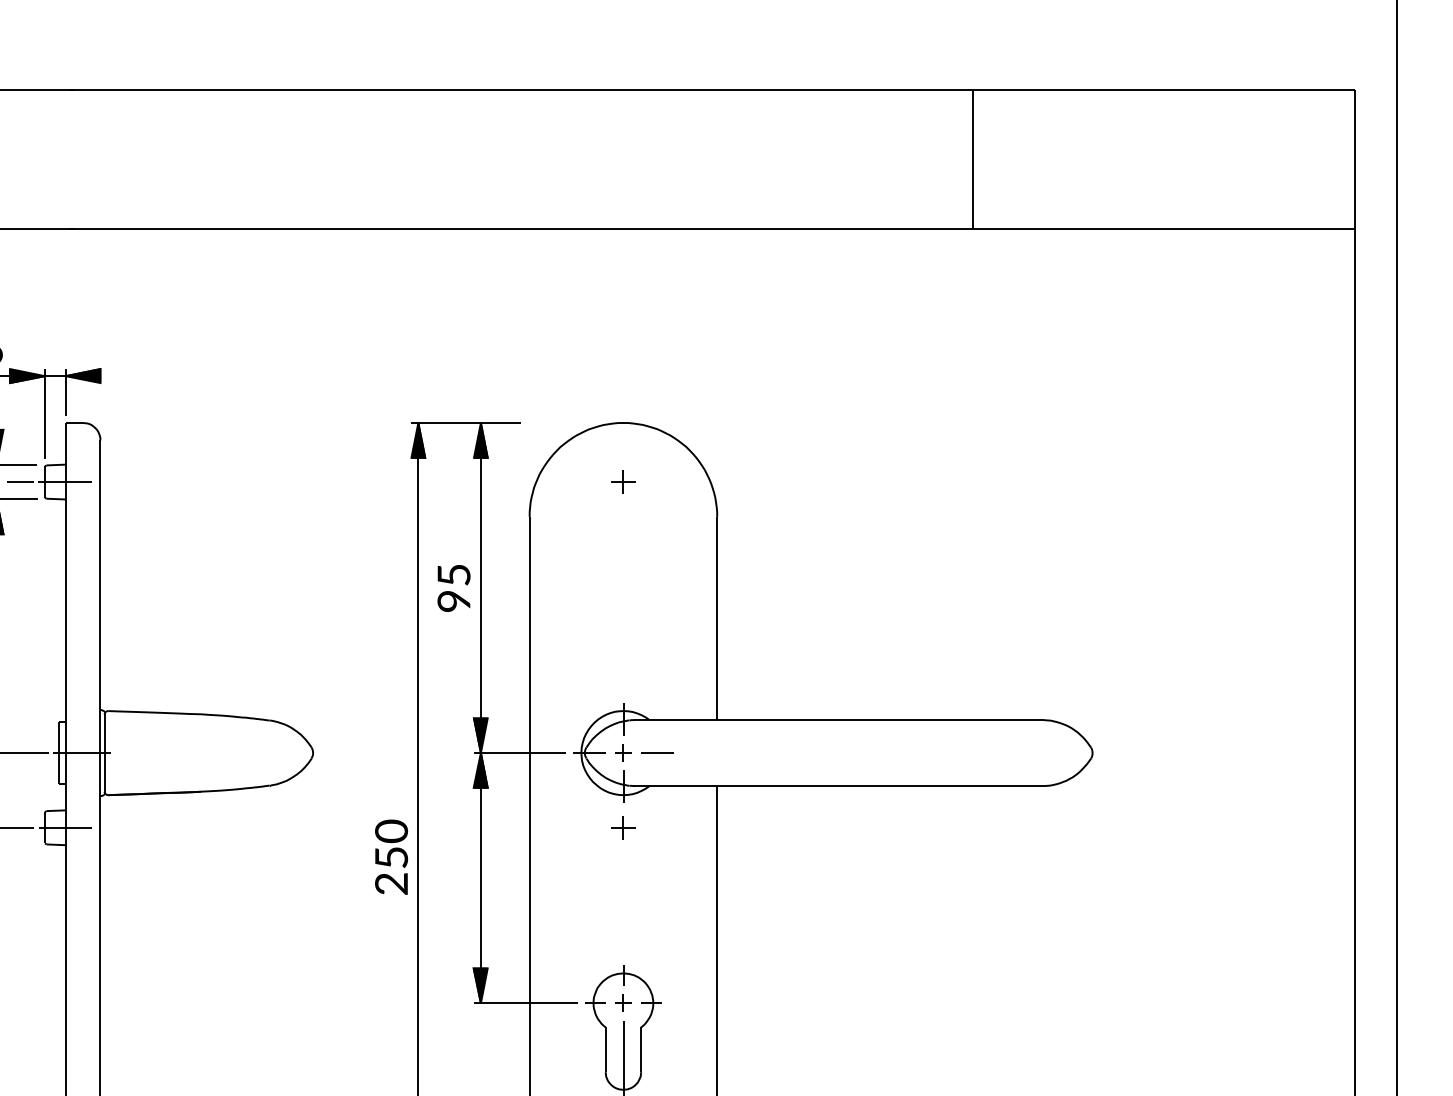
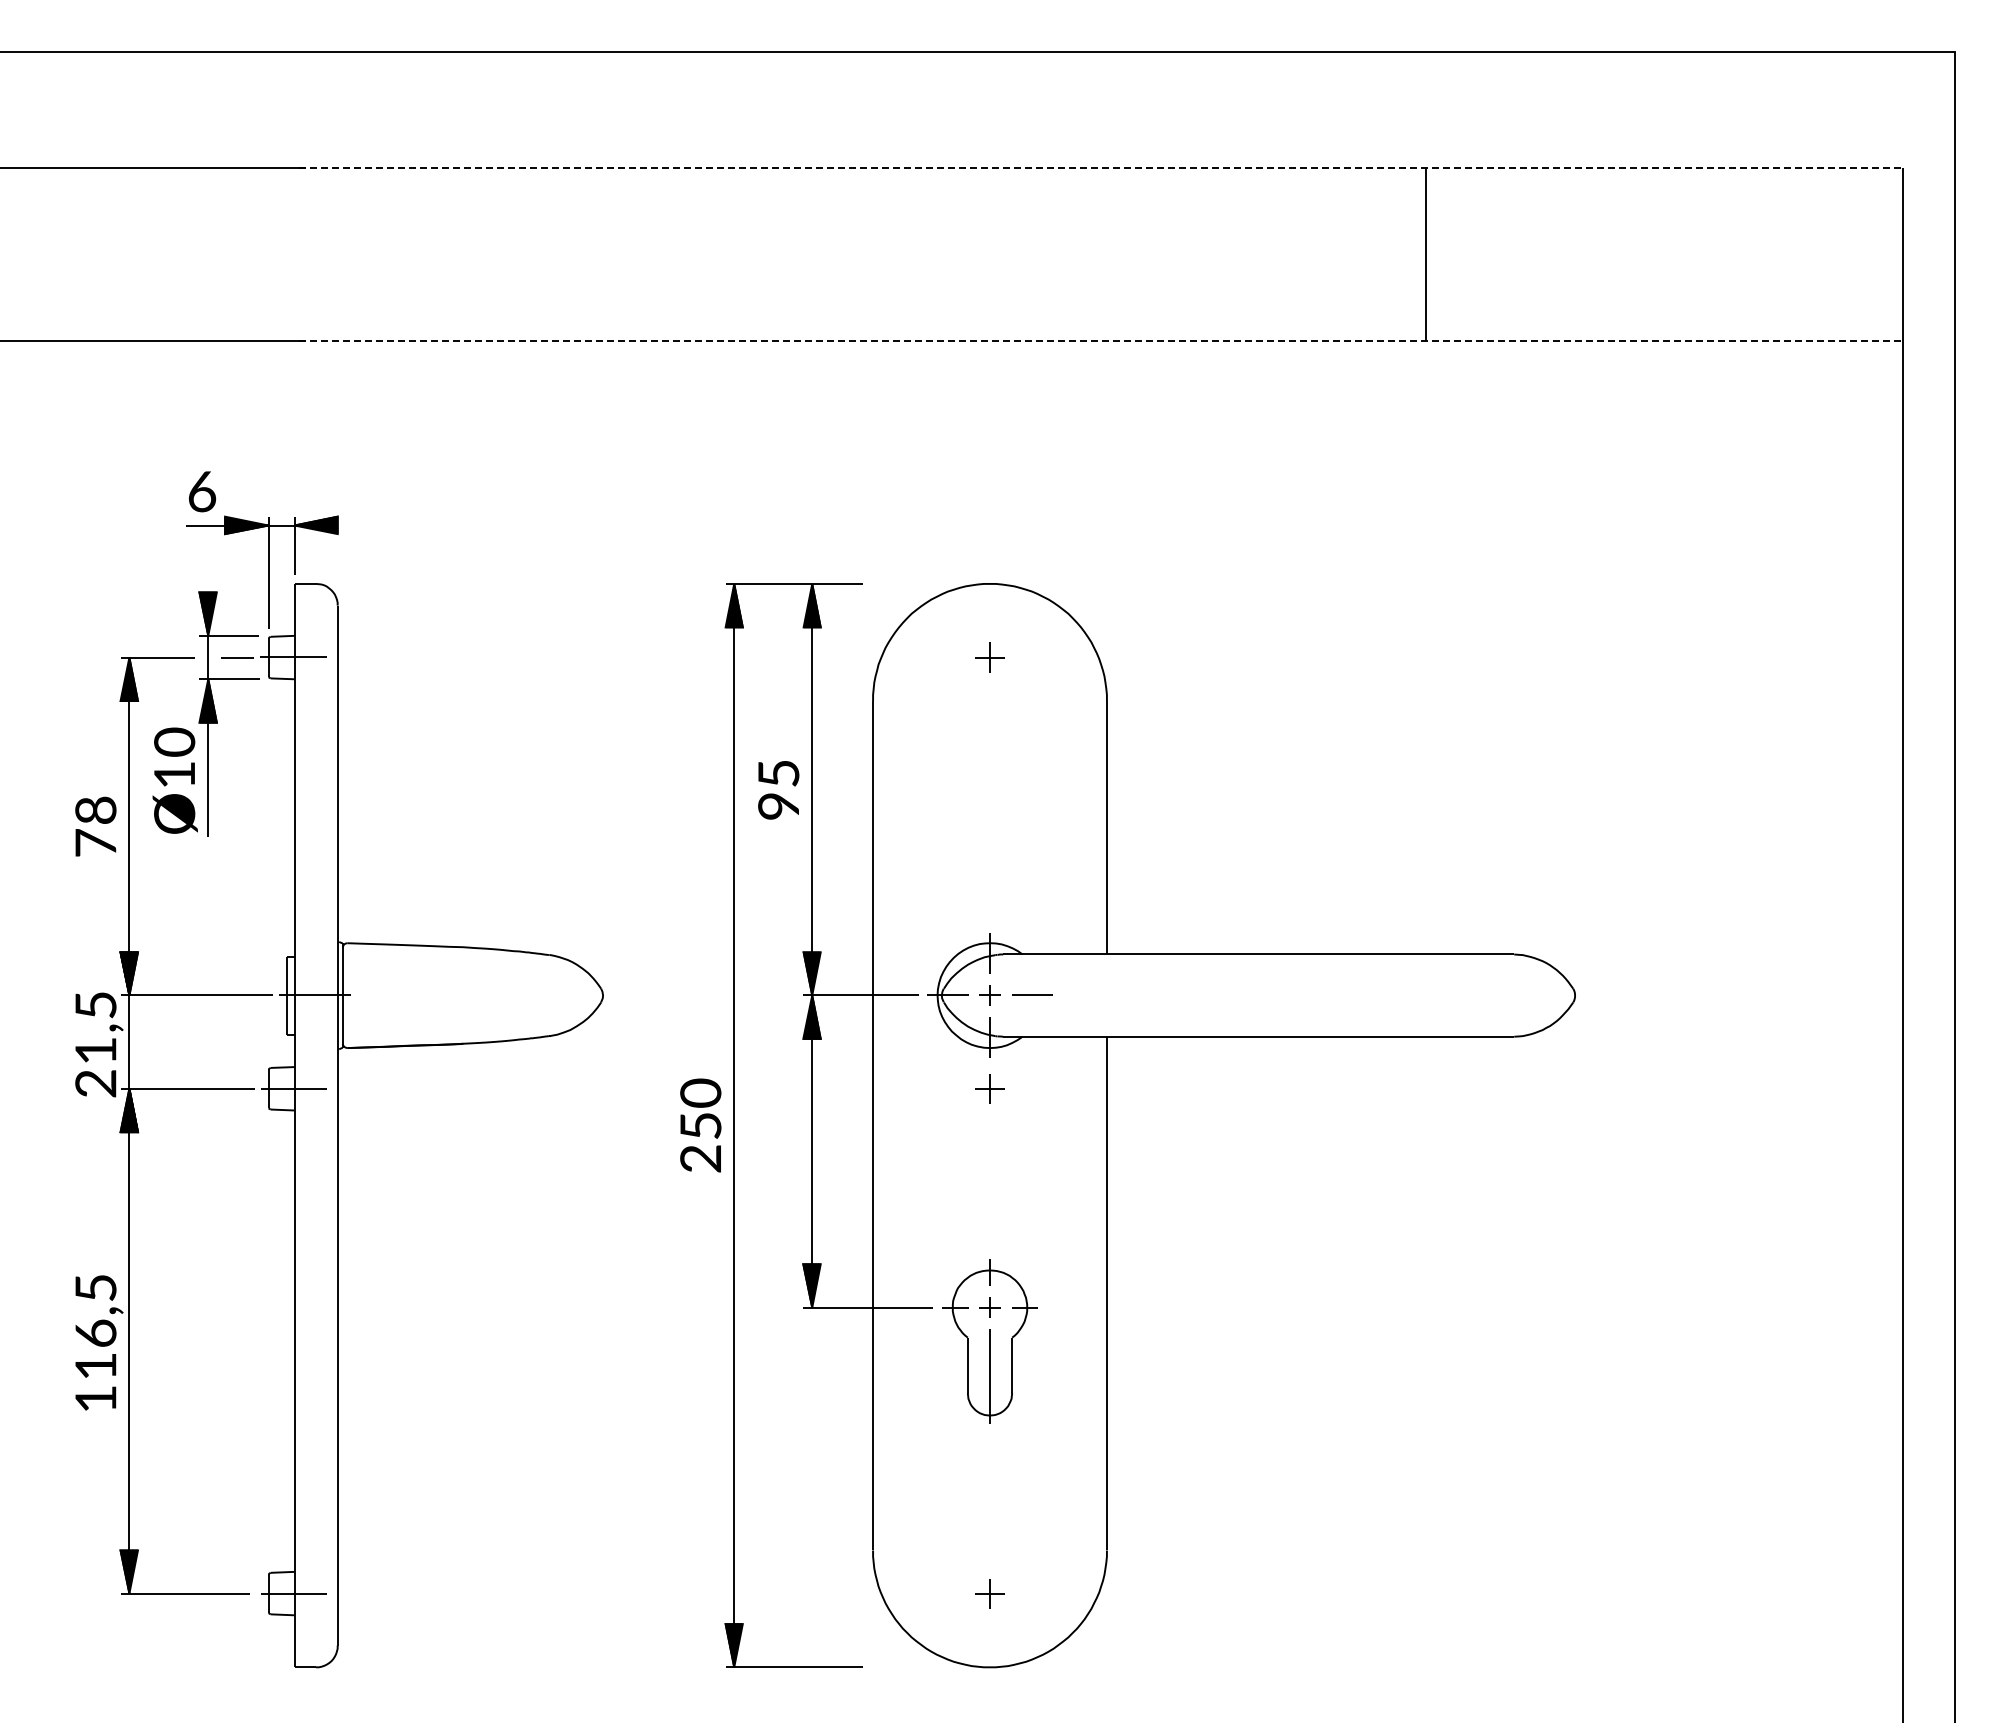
line: (712, 89) -> (1100, 168), solid -> dashed
line: (712, 228) -> (1100, 341), solid -> dashed

